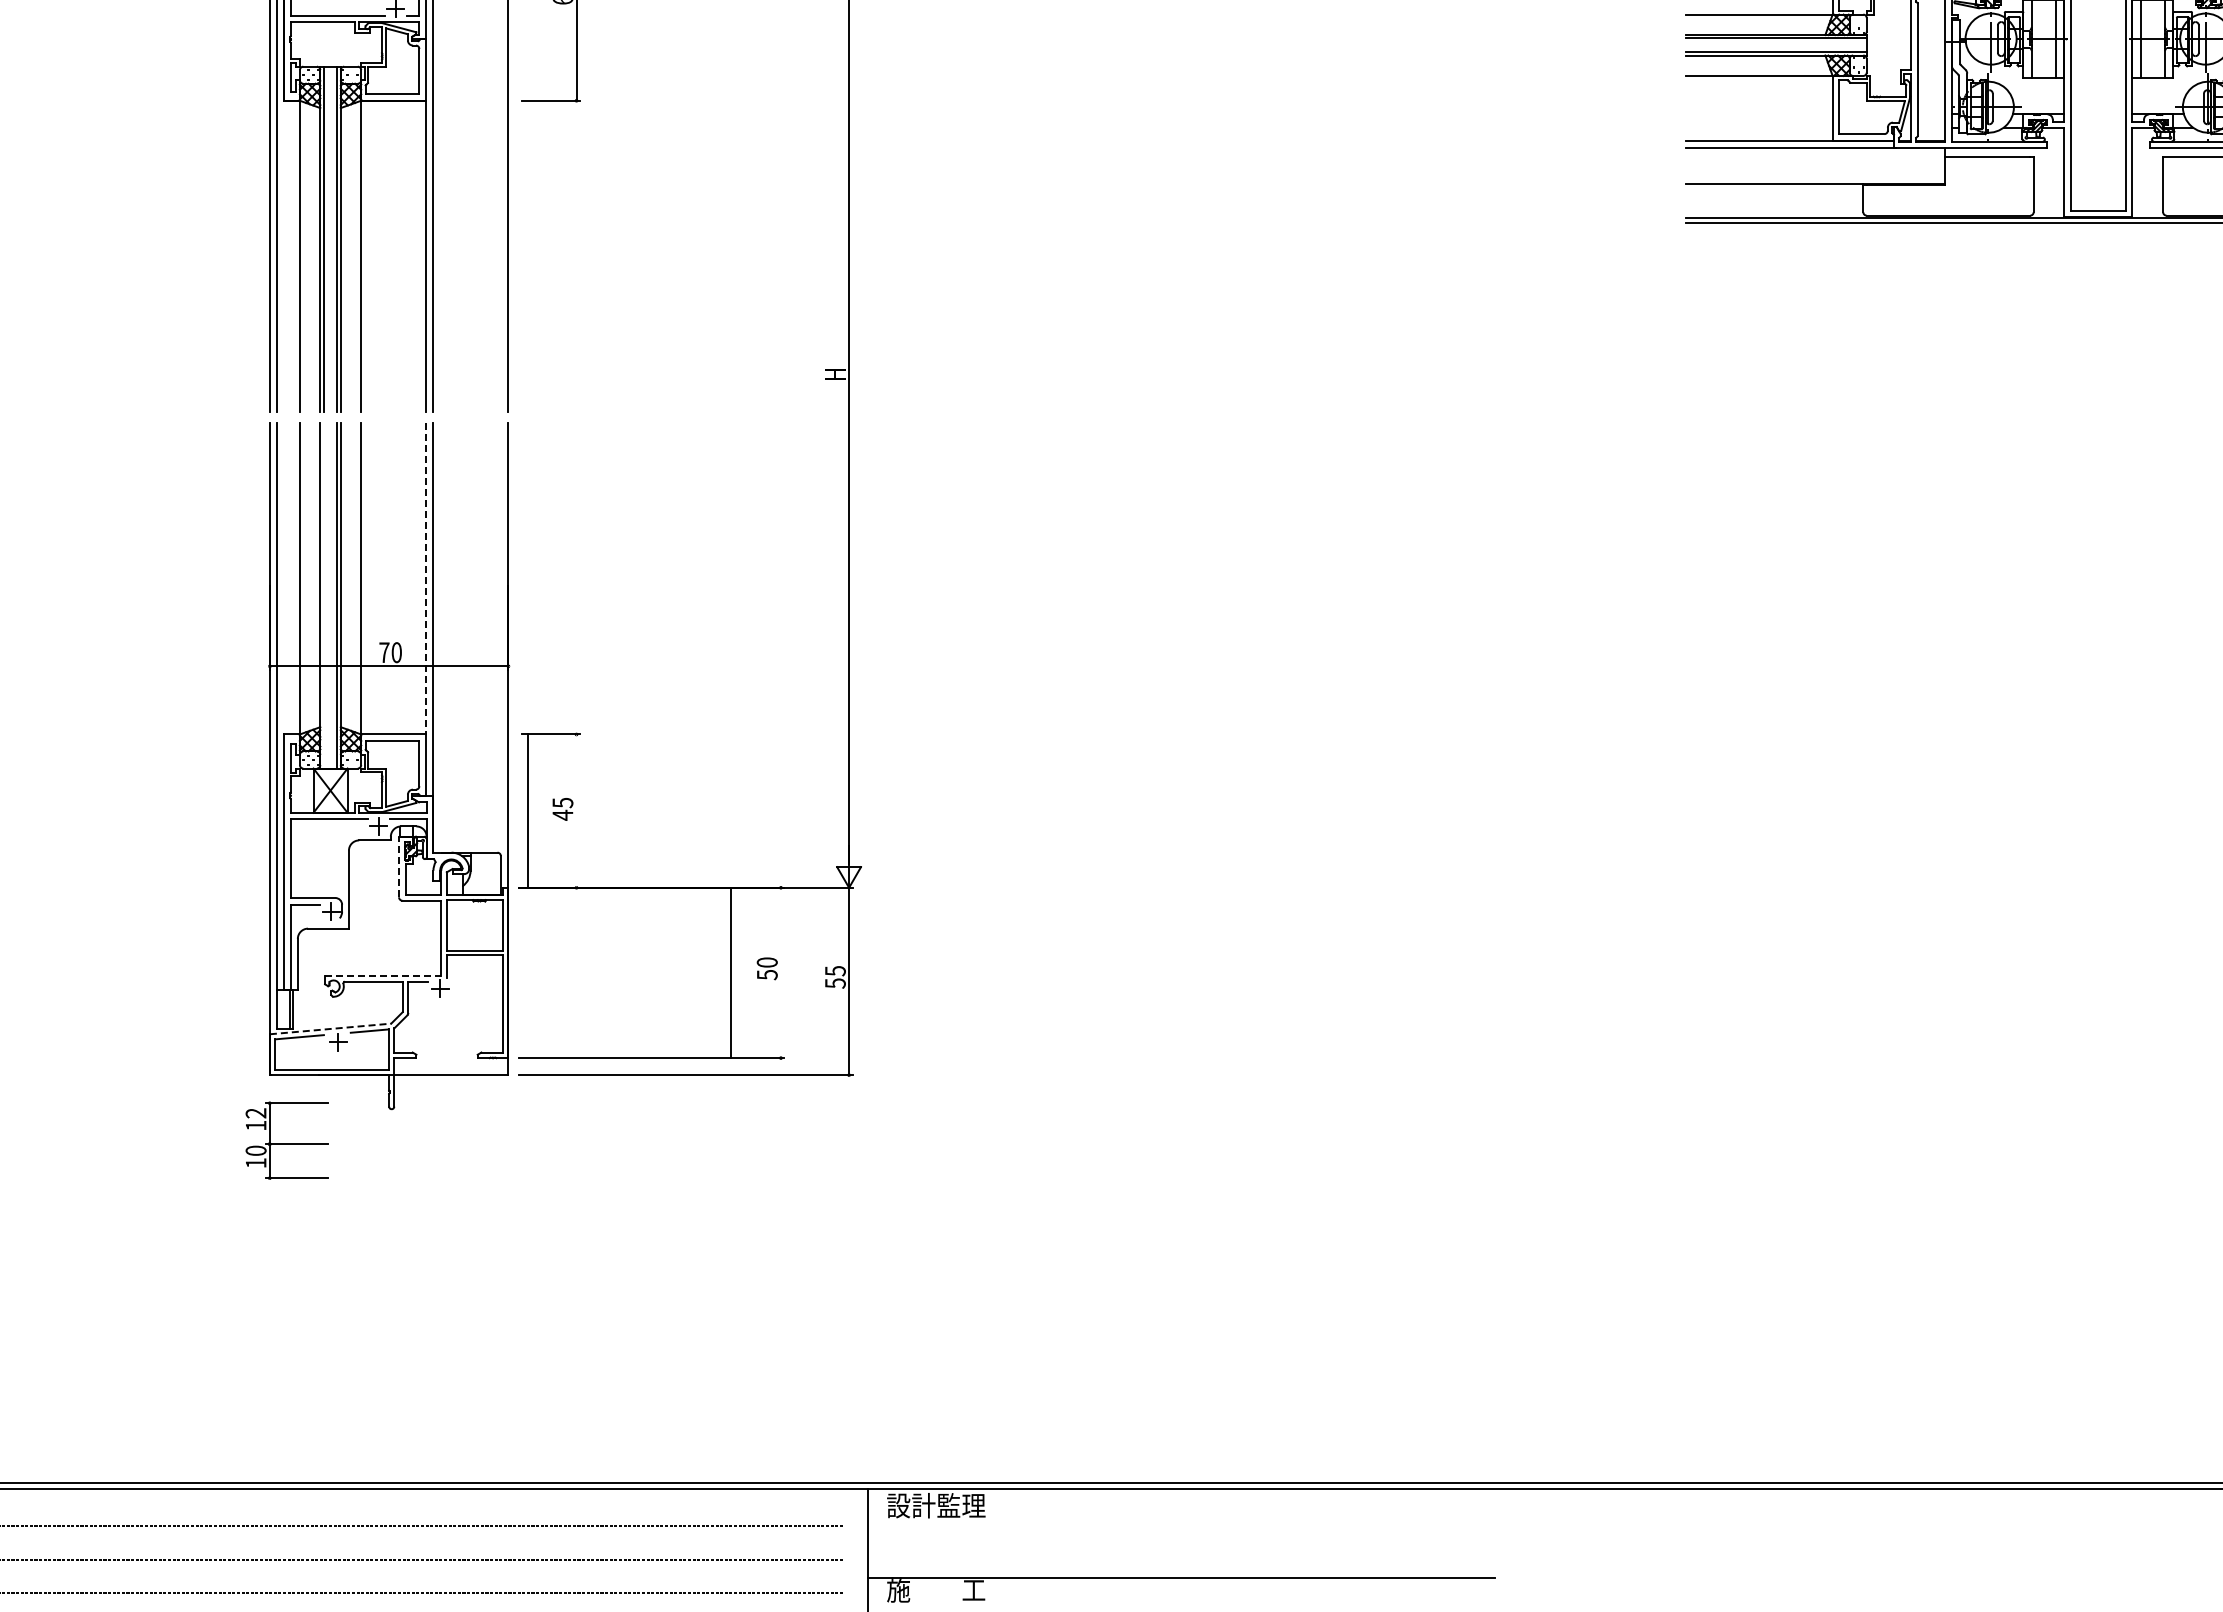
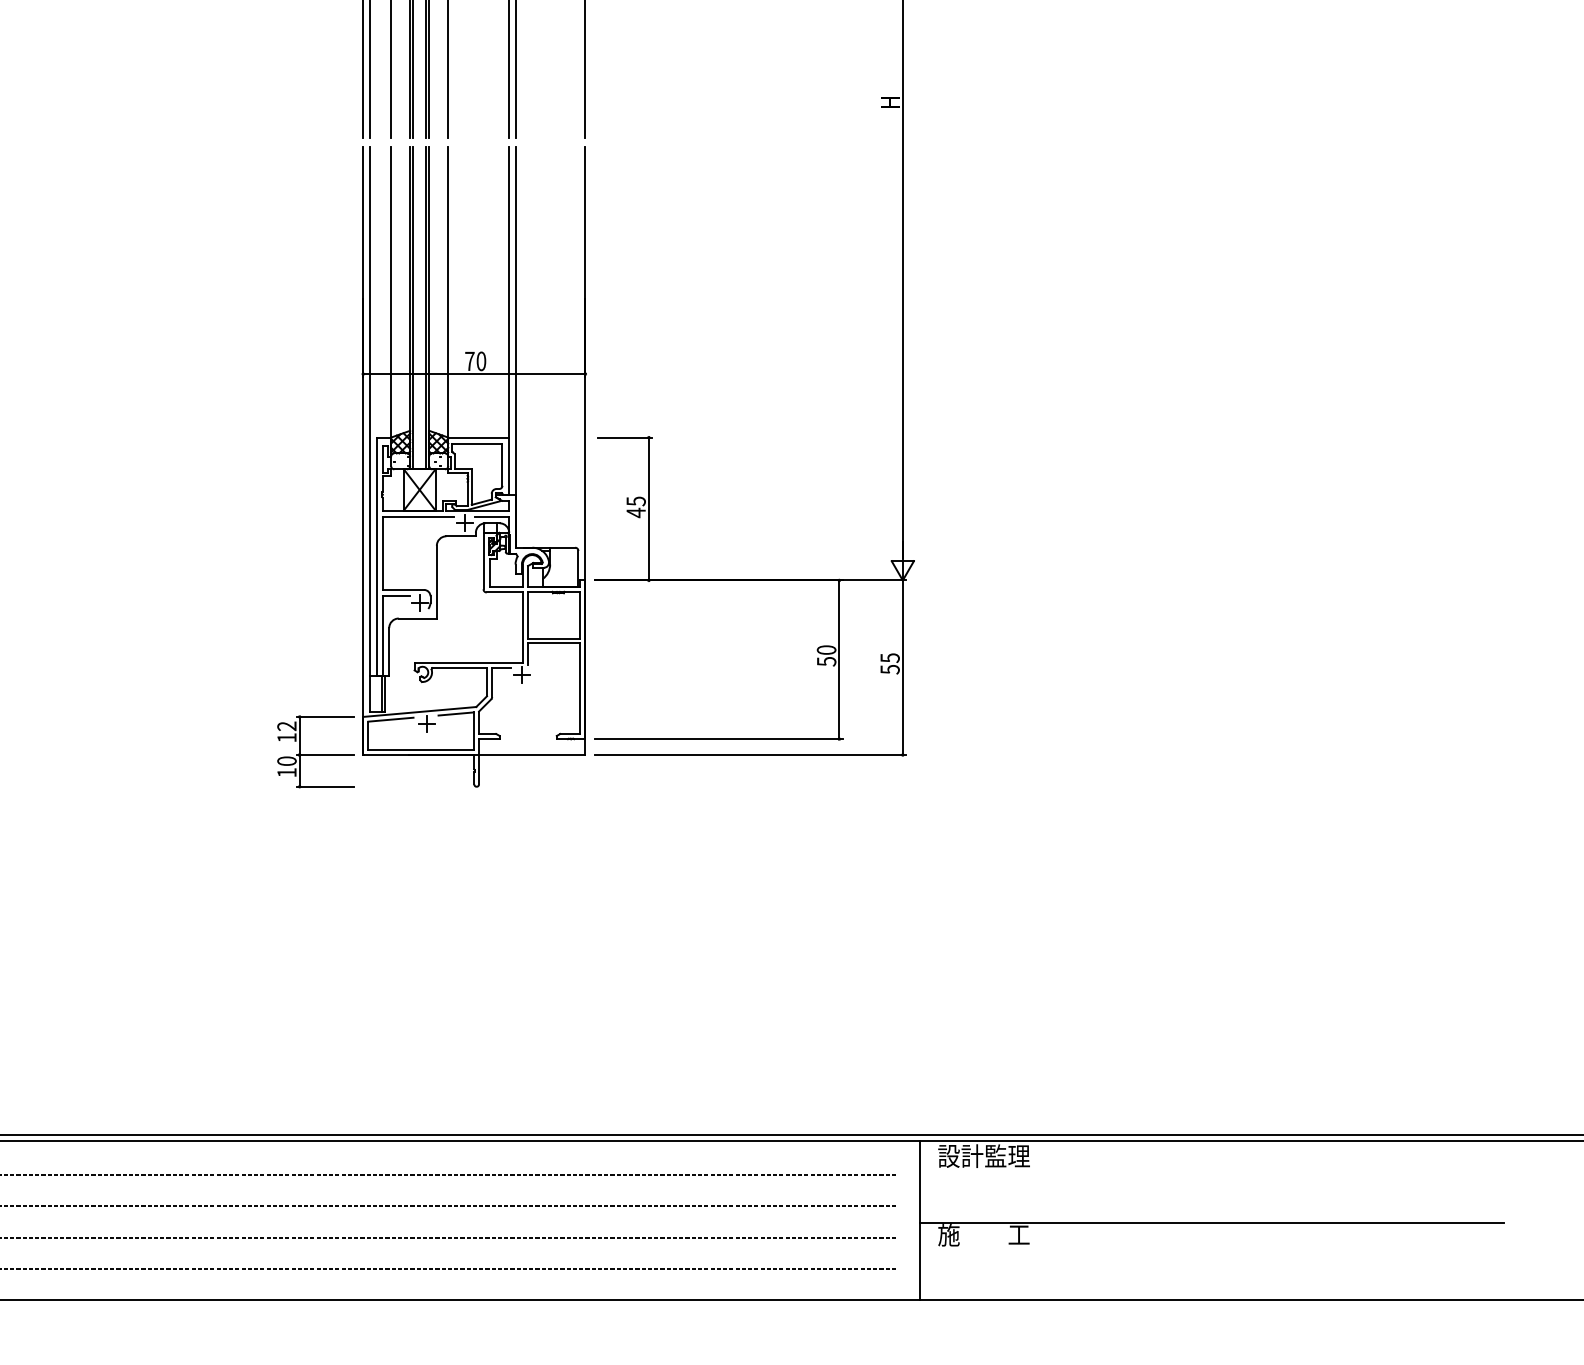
line: (425, 578) -> (508, 292), dashed -> solid
line: (323, 595) -> (413, 308), added
line: (527, 810) -> (648, 508), moved
line: (399, 866) -> (483, 560), dashed -> solid
line: (730, 972) -> (838, 659), moved
line: (383, 976) -> (469, 663), dashed -> solid
line: (330, 1028) -> (419, 711), dashed -> solid
part: (286, 1140) -> (315, 751), moved

